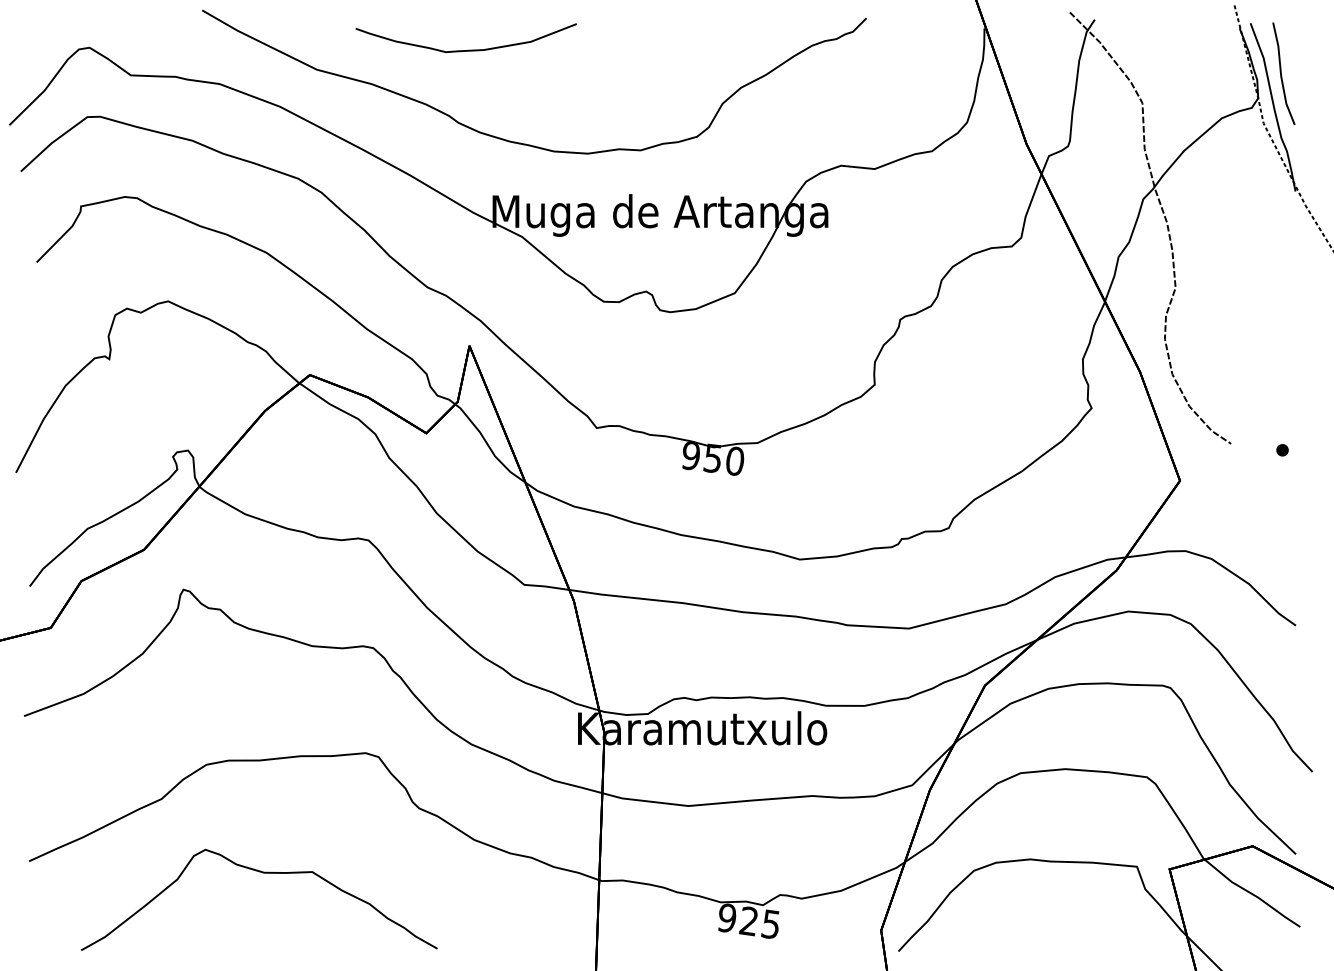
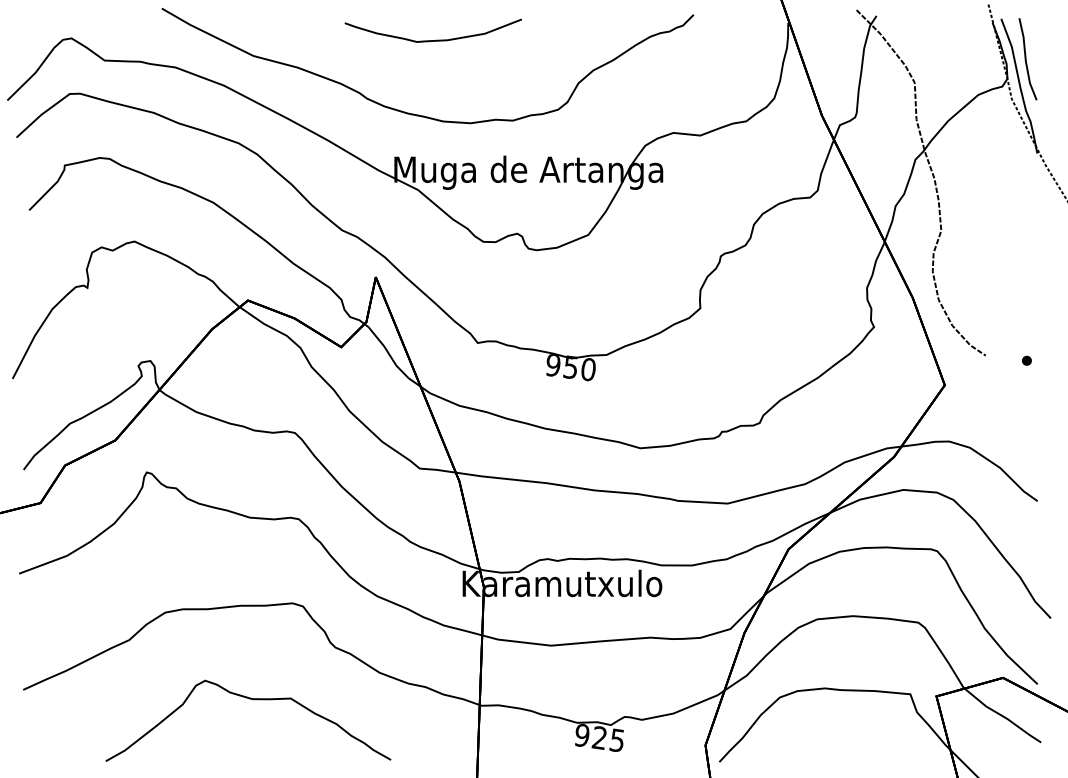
curve: (467, 49) -> (434, 39), moved
curve: (262, 873) -> (250, 699), moved

